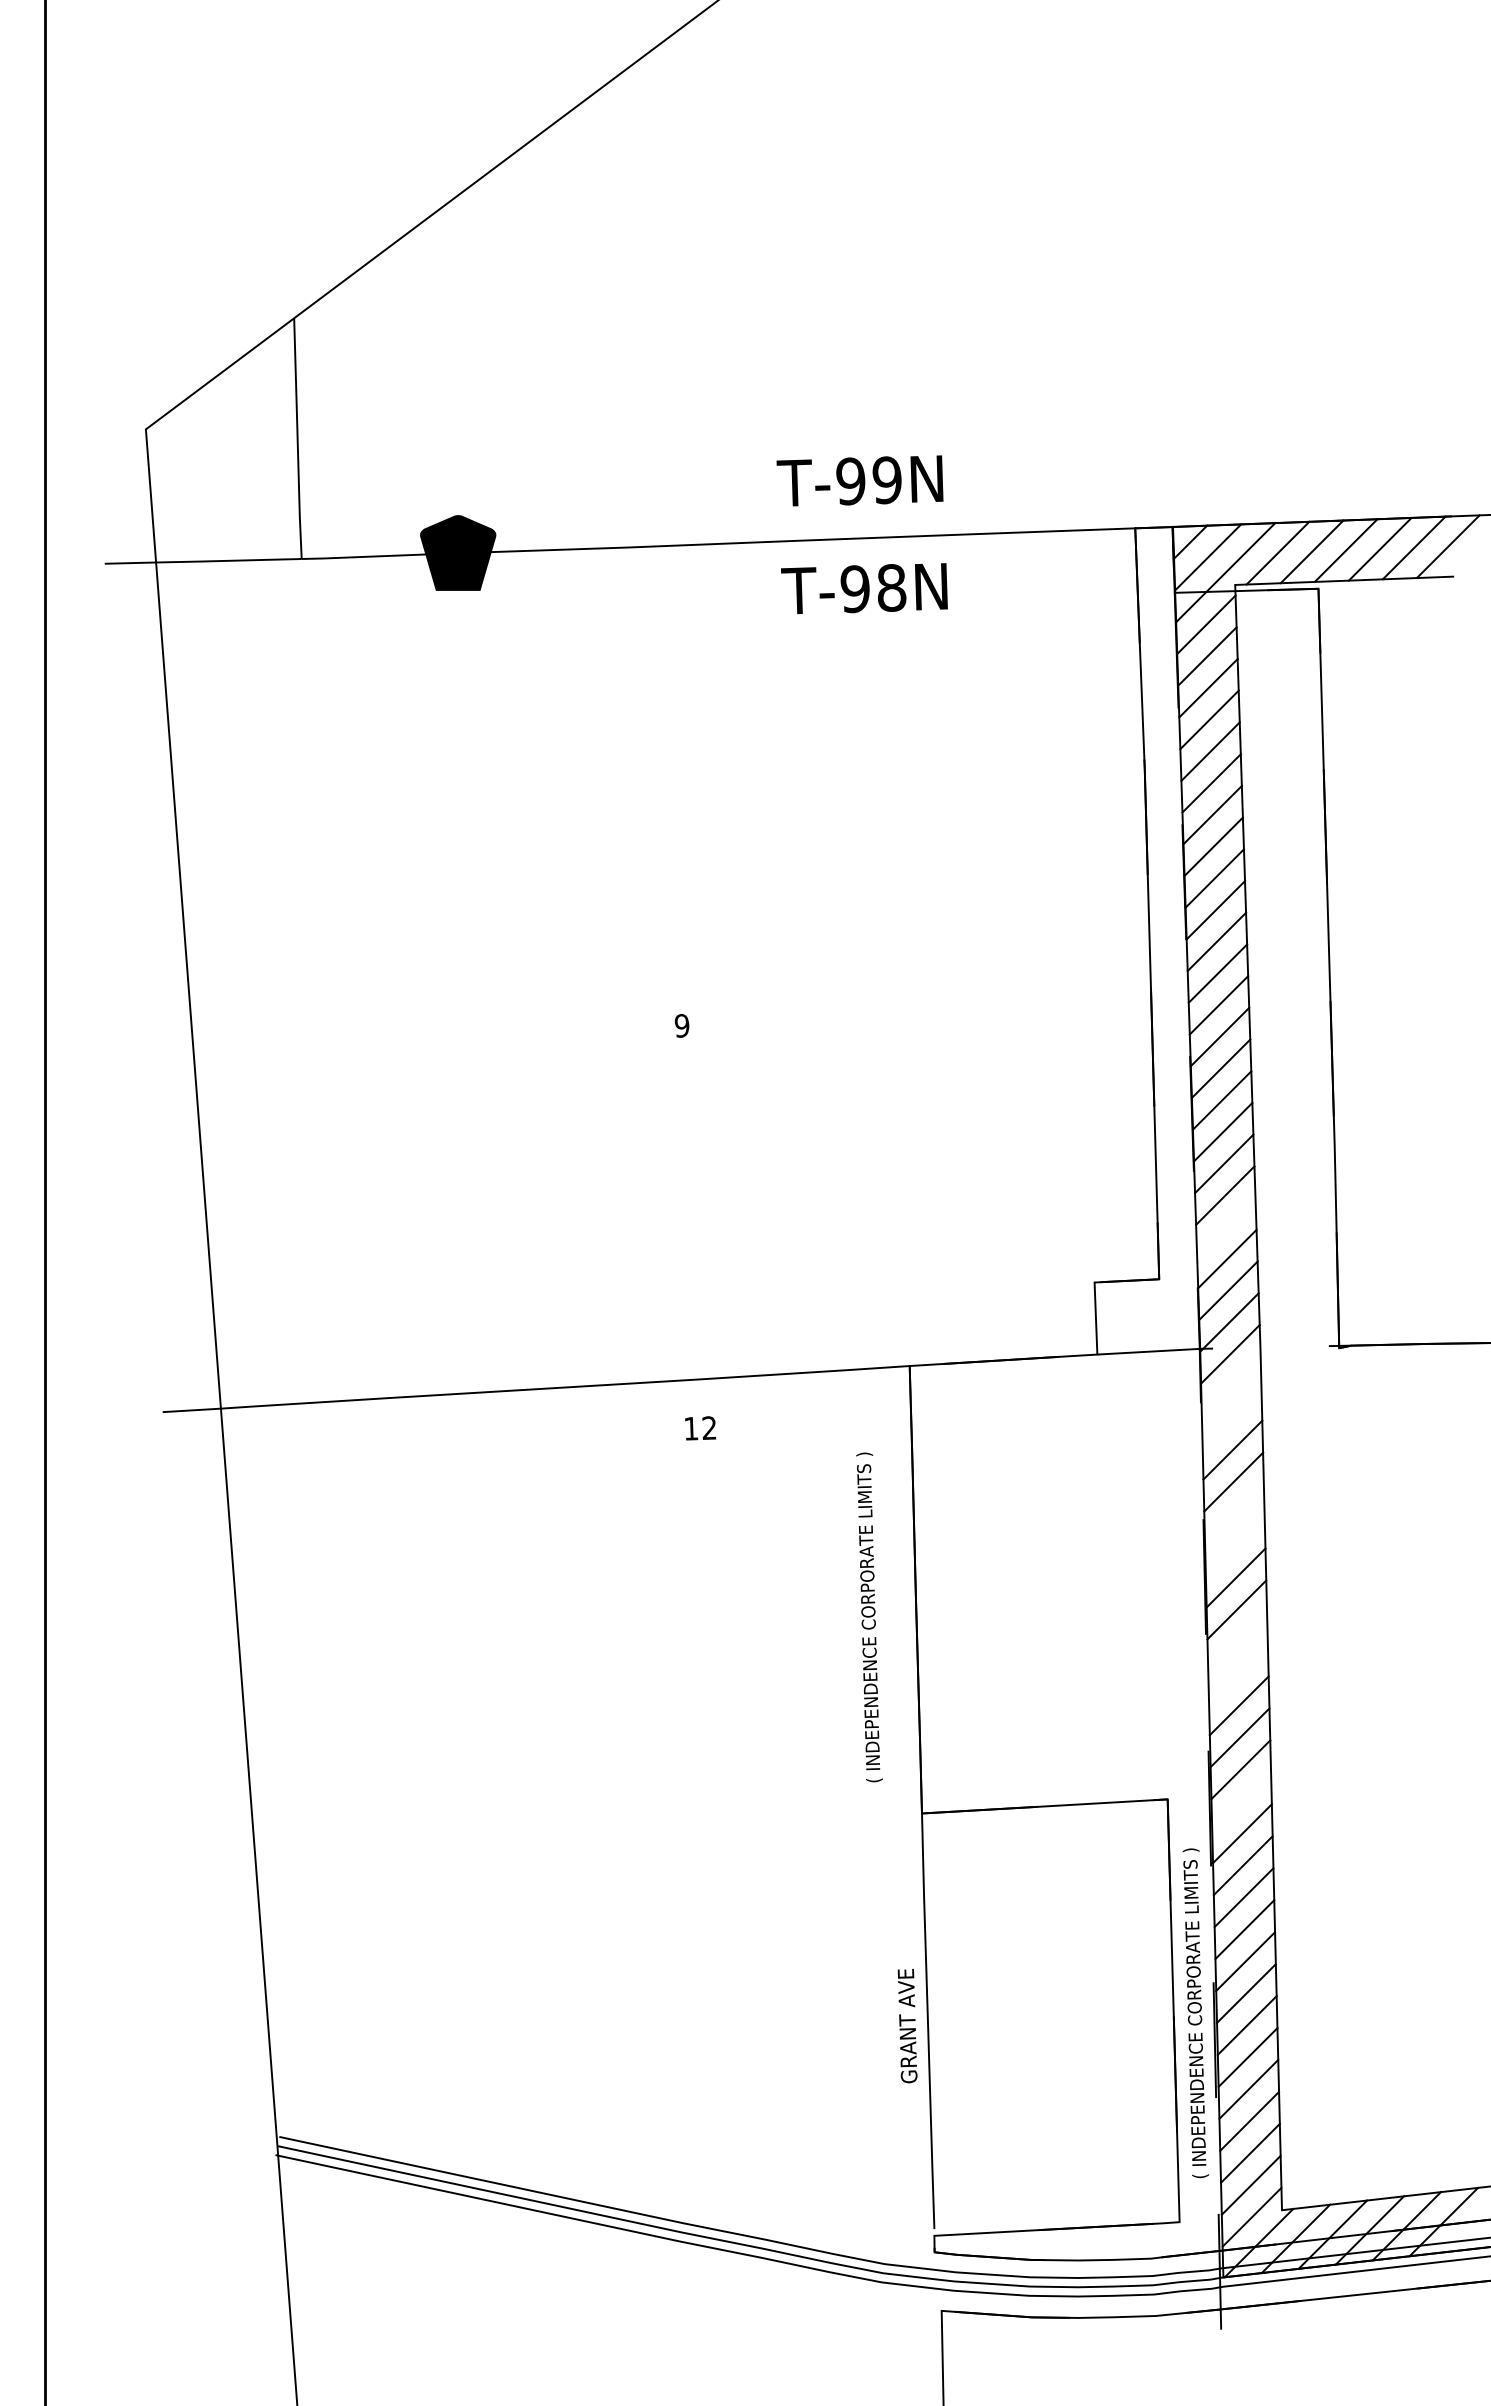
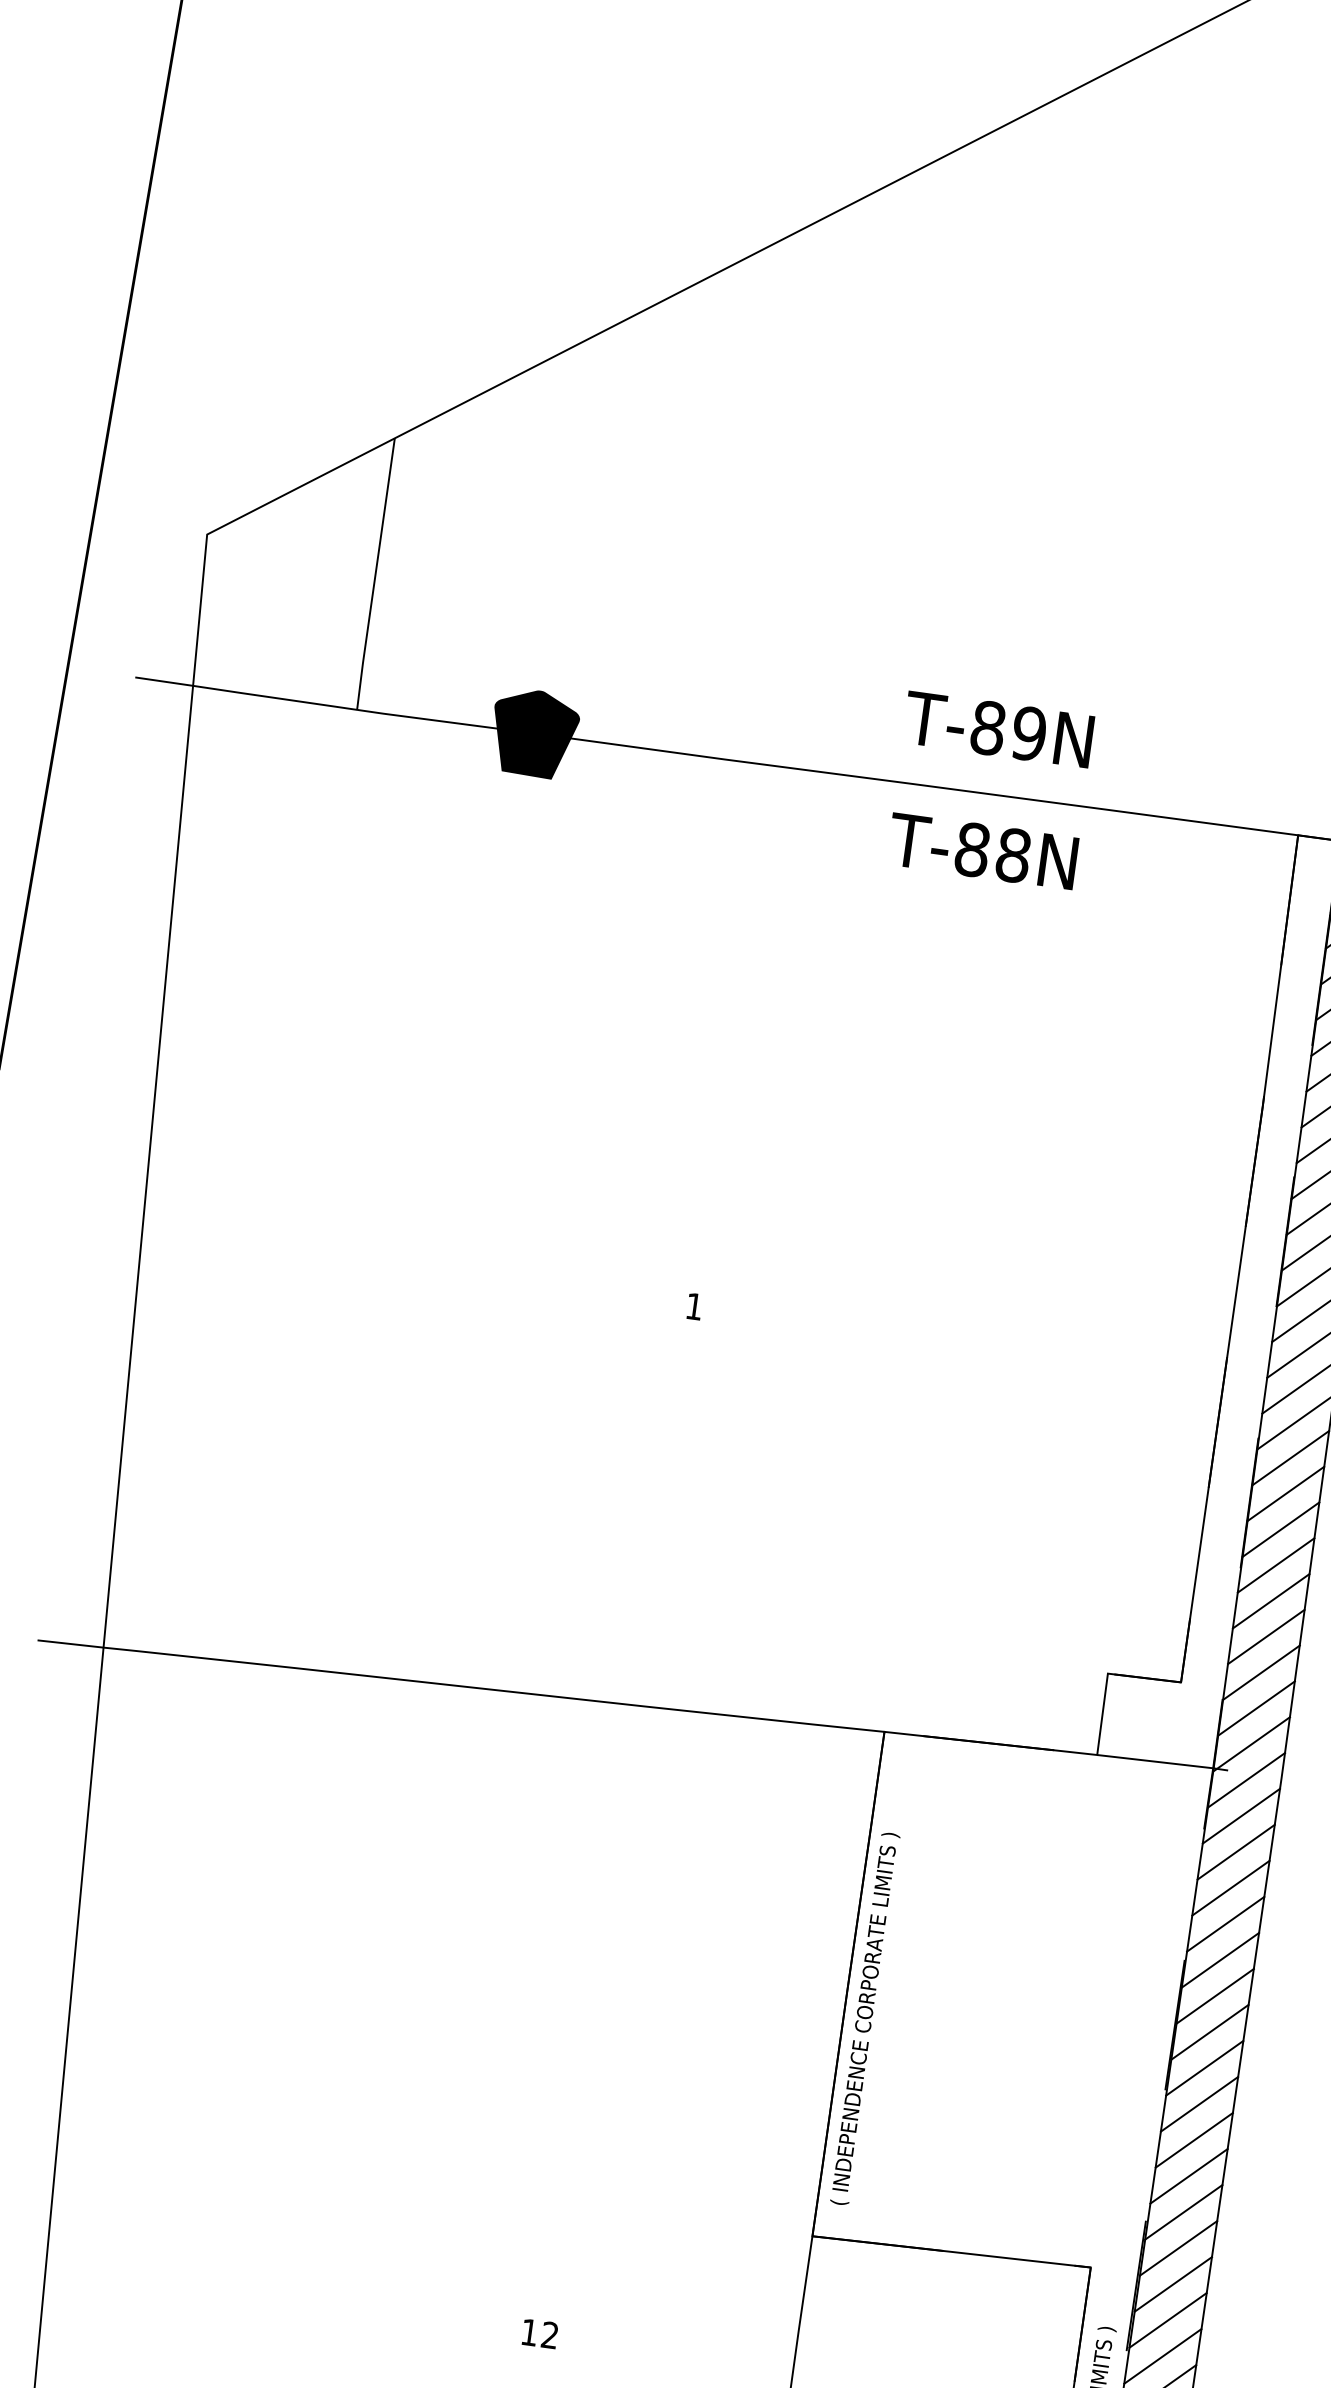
text: (850, 481) -> (987, 728), T-99N -> T-89N
text: (855, 589) -> (972, 850), T-98N -> T-88N
text: (681, 1025) -> (693, 1306), 9 -> 1
line: (1226, 1227) -> (1266, 1637), added
line: (1230, 1385) -> (1240, 1815), added
line: (1231, 1417) -> (1235, 1851), added
text: (700, 1428) -> (539, 2334), moved
line: (1234, 1513) -> (1220, 1959), added
line: (1234, 1545) -> (1214, 1995), added
text: (869, 1617) -> (865, 2018), moved
line: (1237, 1641) -> (1199, 2103), added
line: (1238, 1673) -> (1194, 2139), added
line: (1241, 1801) -> (1173, 2284), added

